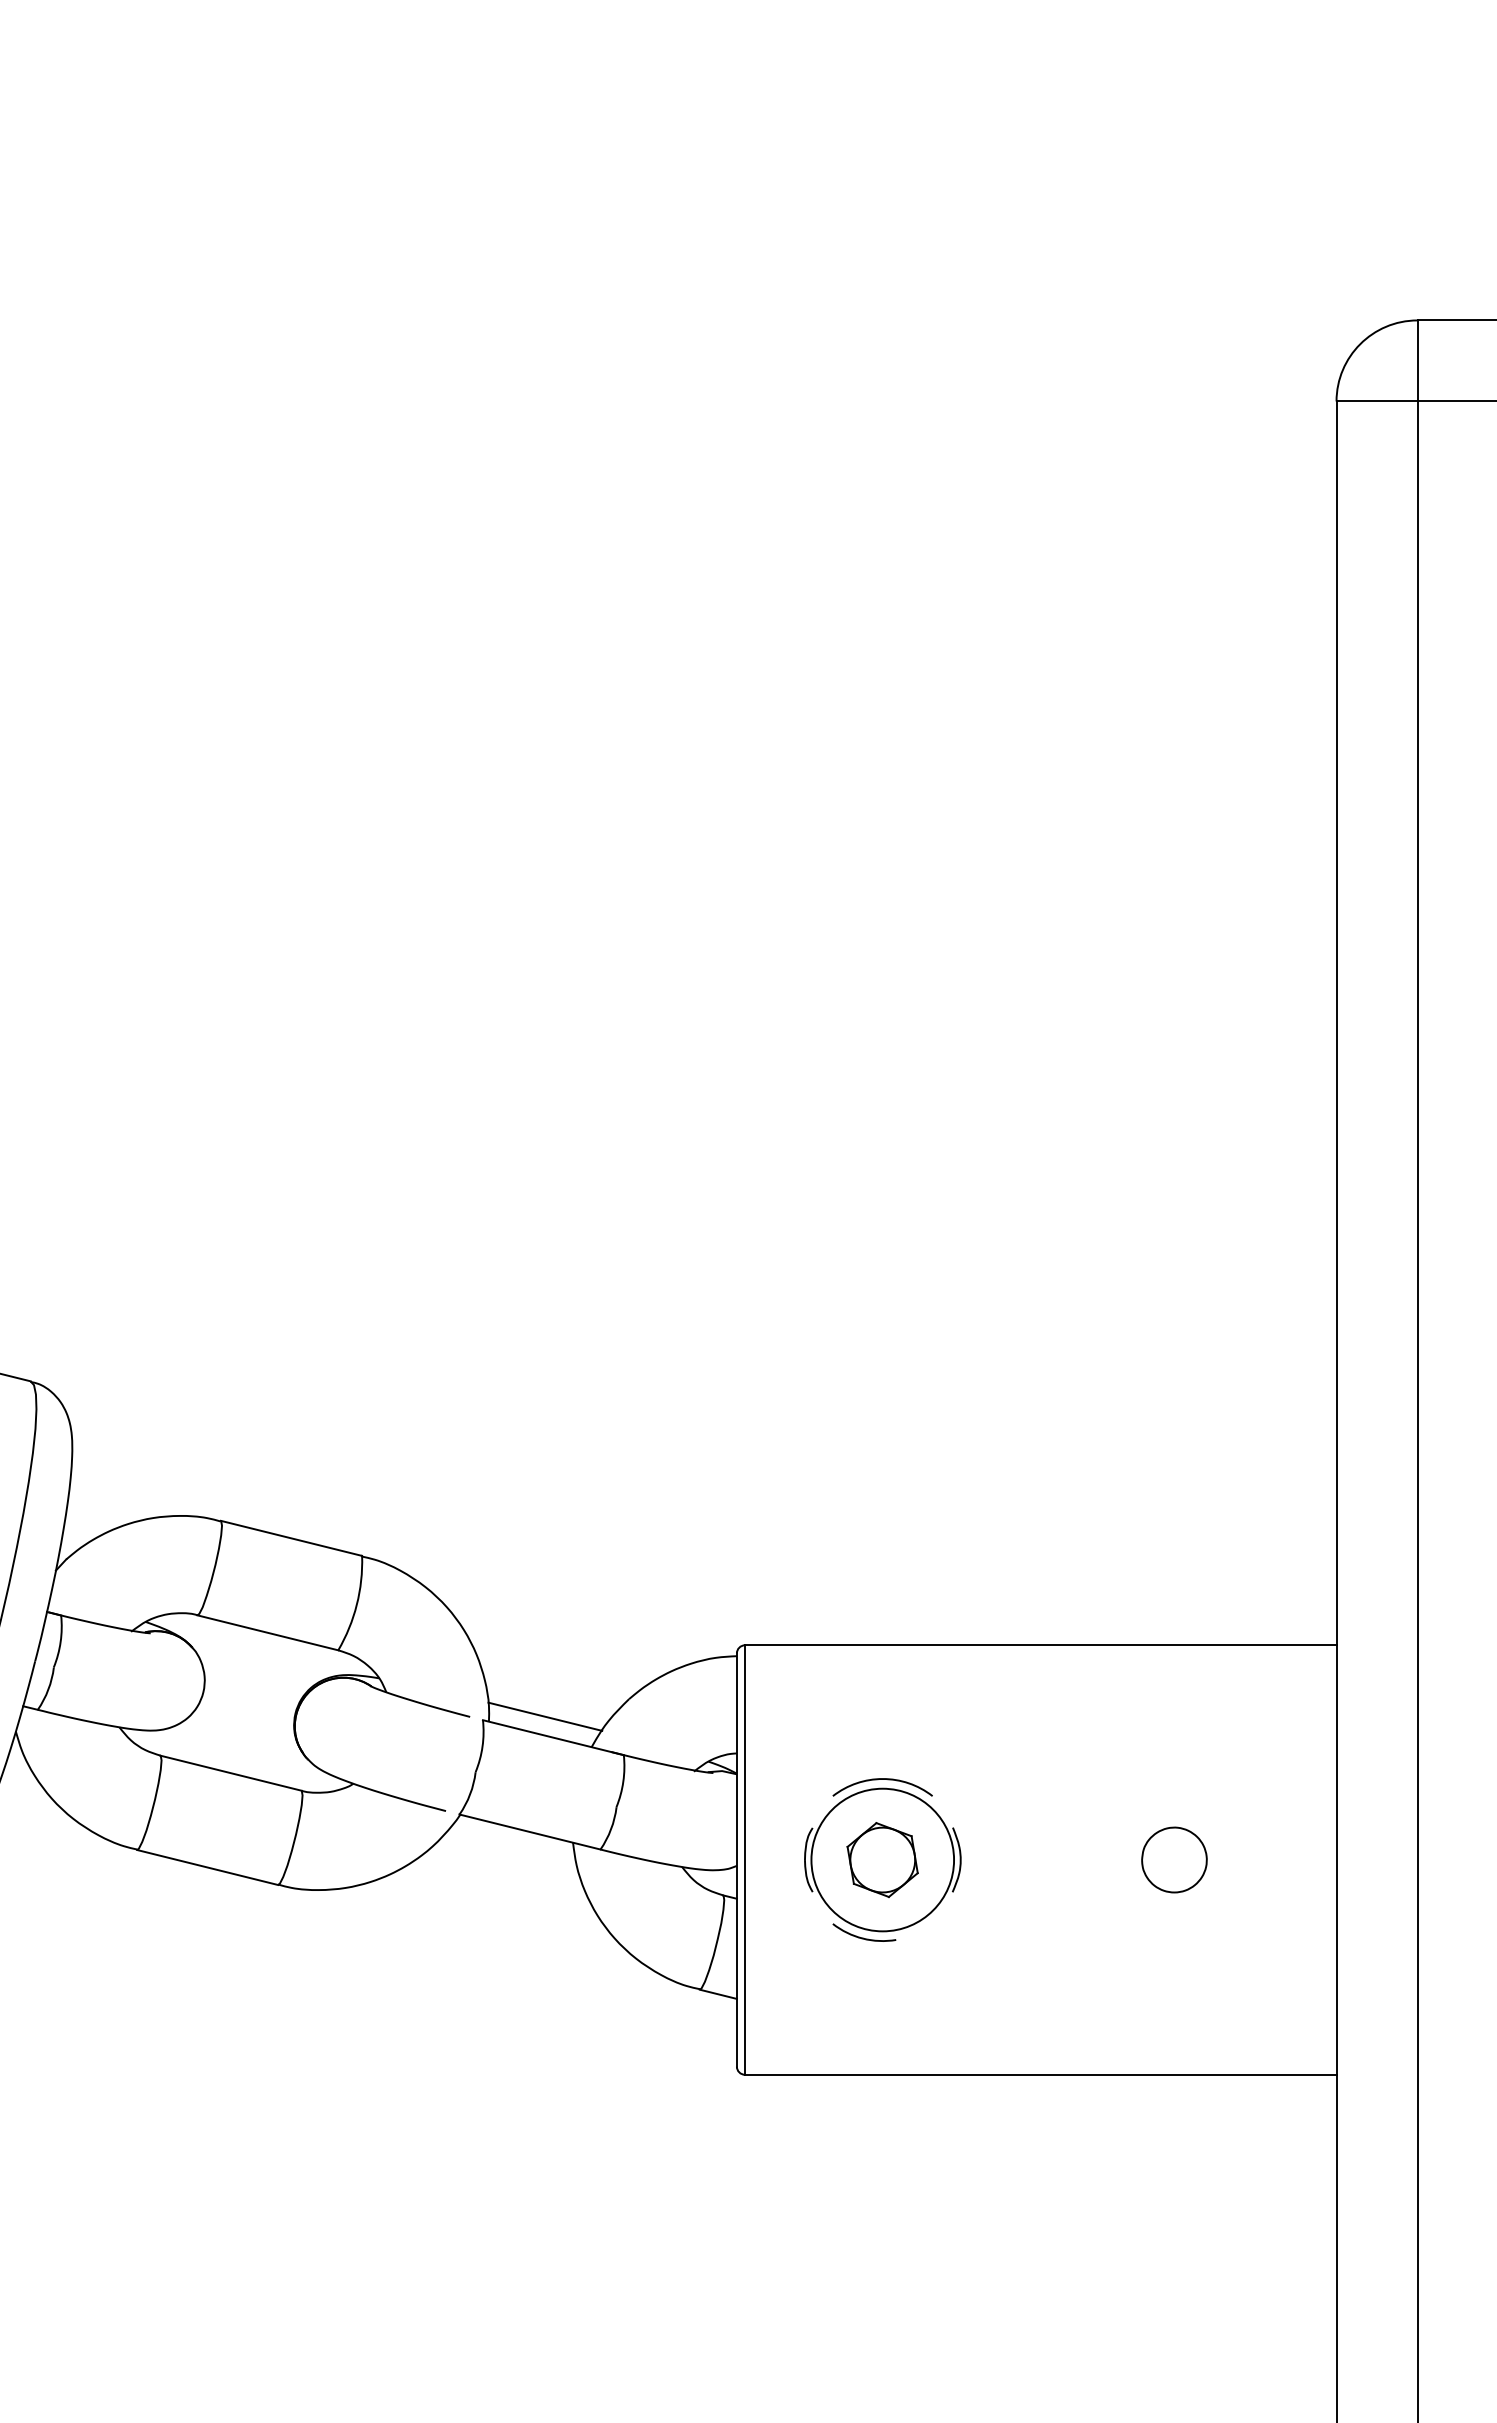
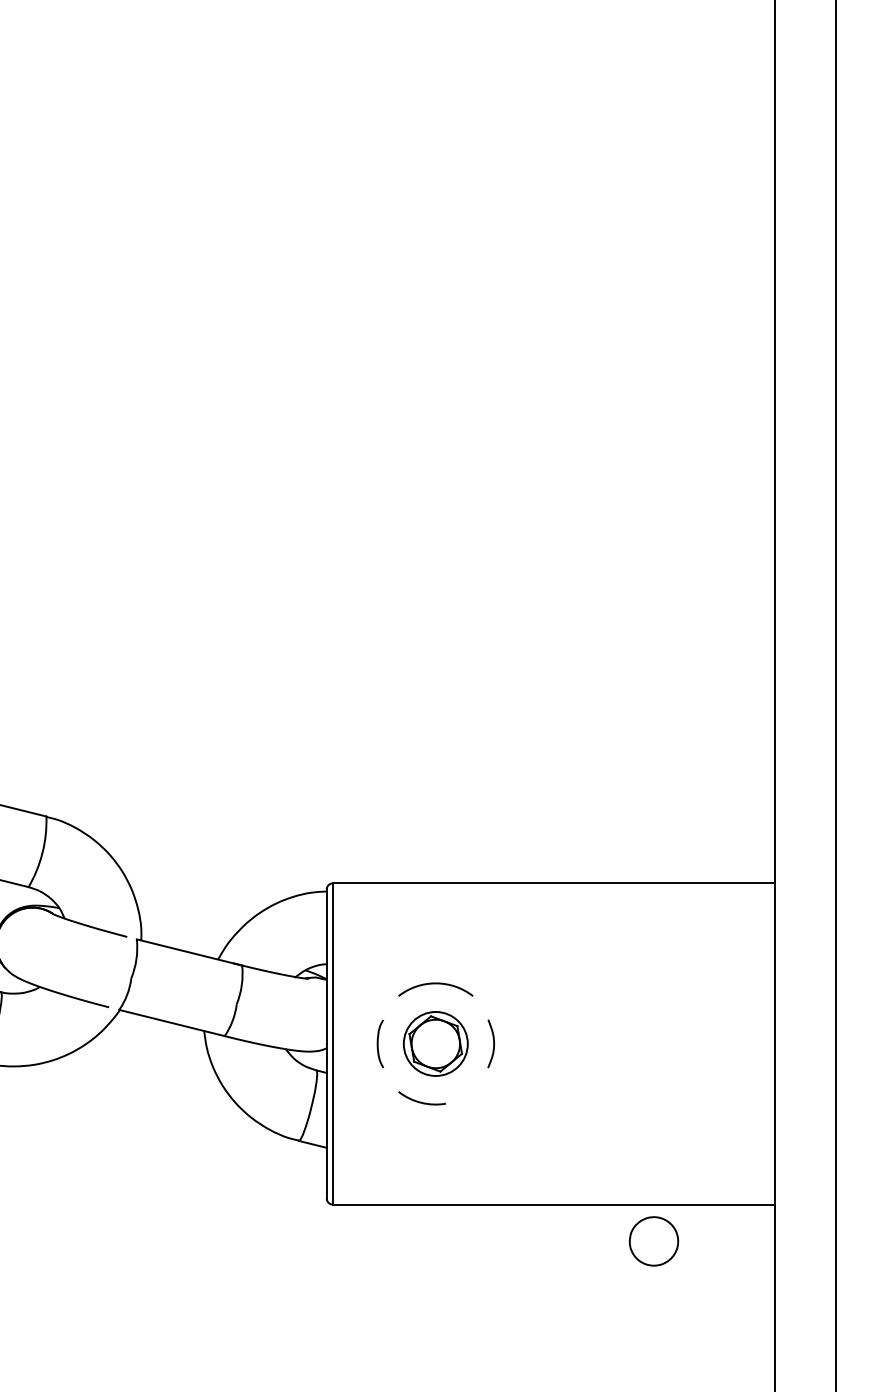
line: (545, 1716) -> (183, 936), removed
circle: (882, 1859) -> (435, 1043), size x0.6
part: (1174, 1859) -> (654, 1241), moved

